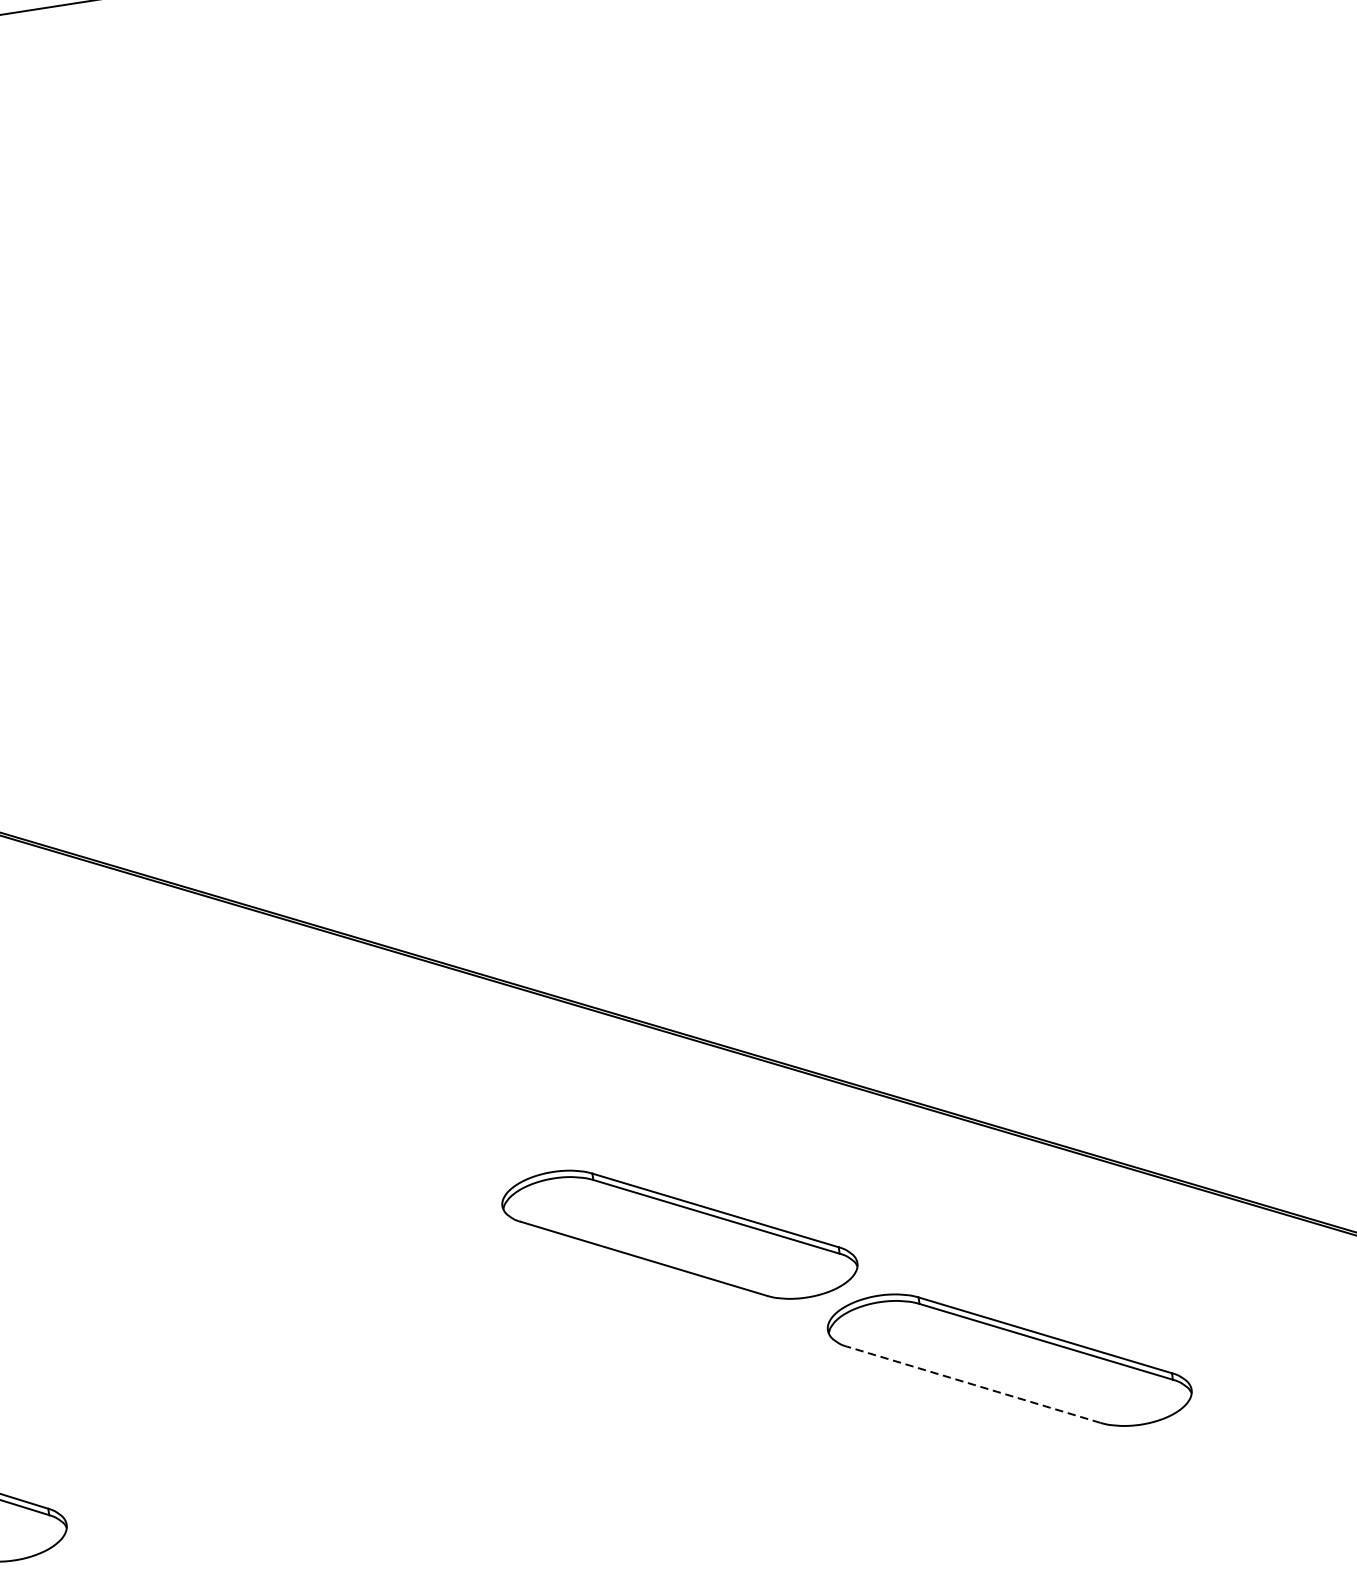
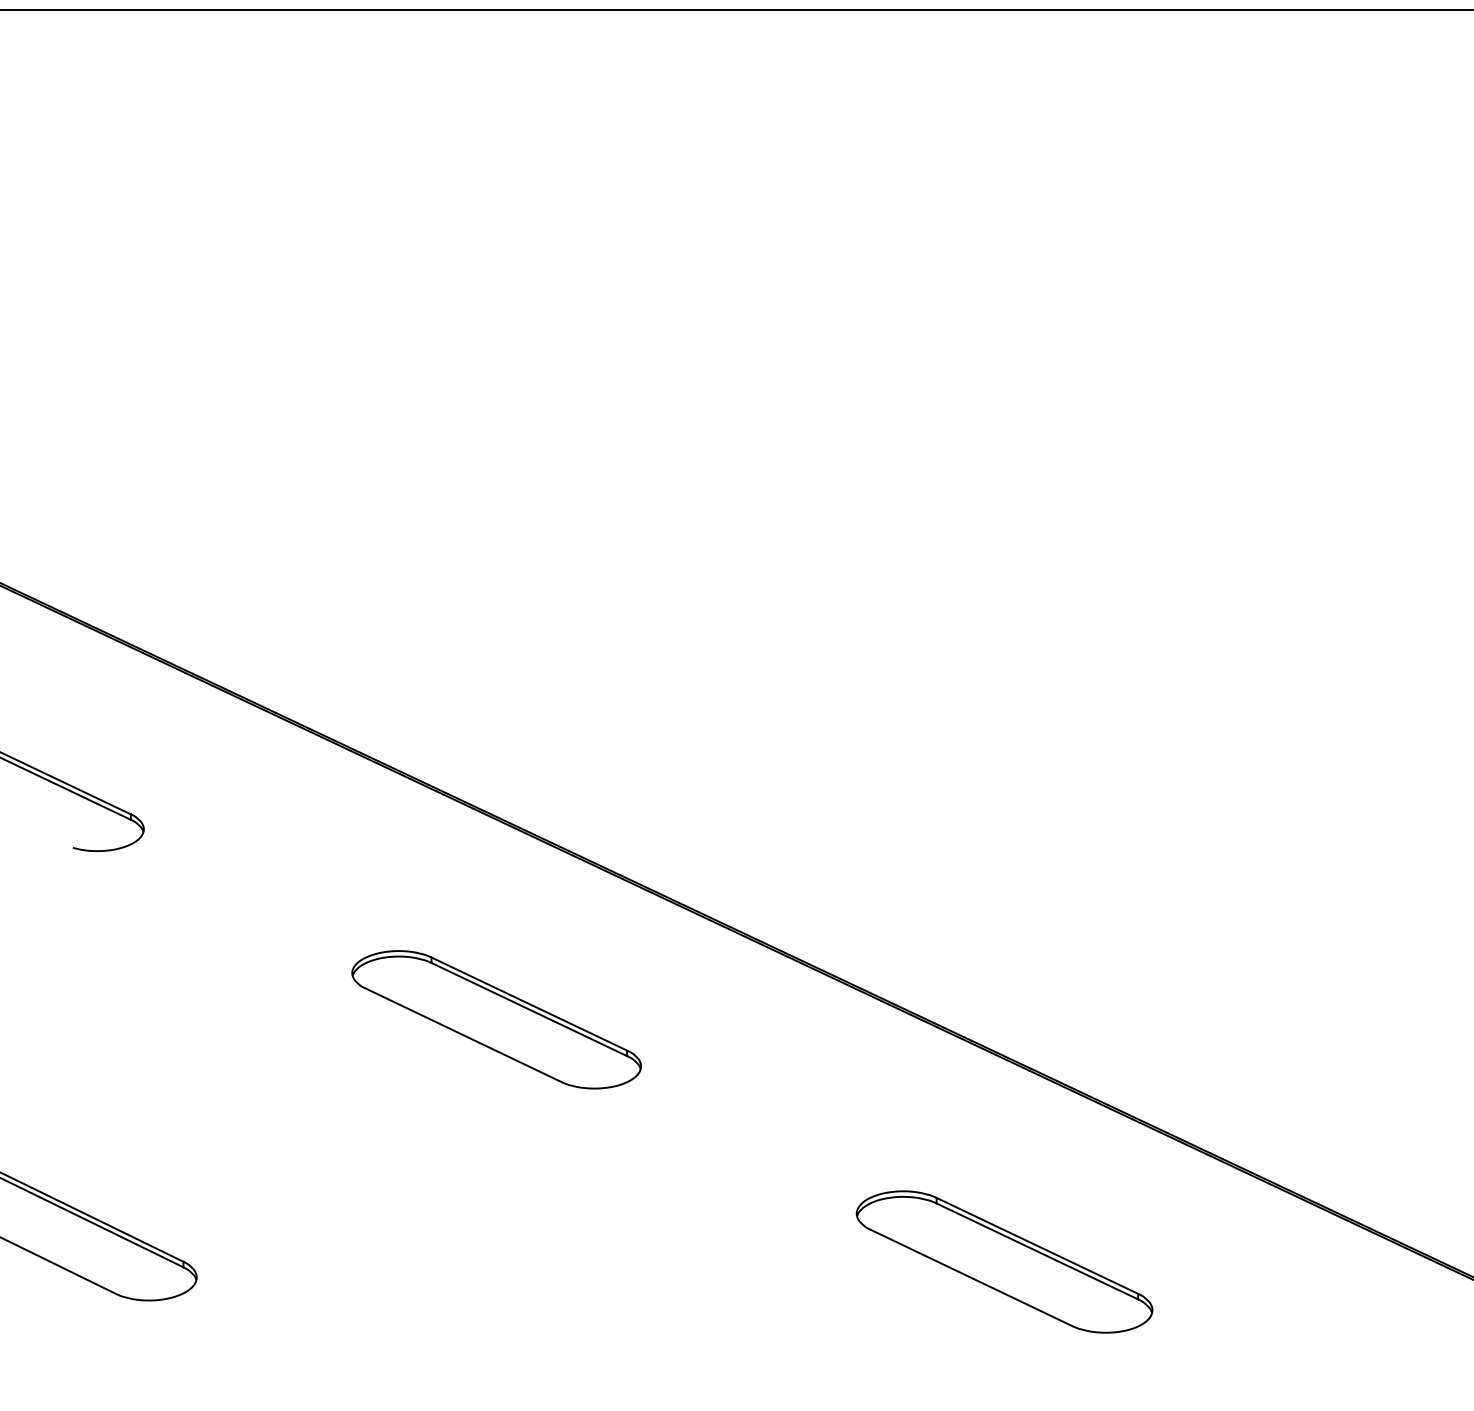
part: (679, 1234) -> (496, 1019), moved
line: (973, 1384) -> (971, 1277), dashed -> solid

